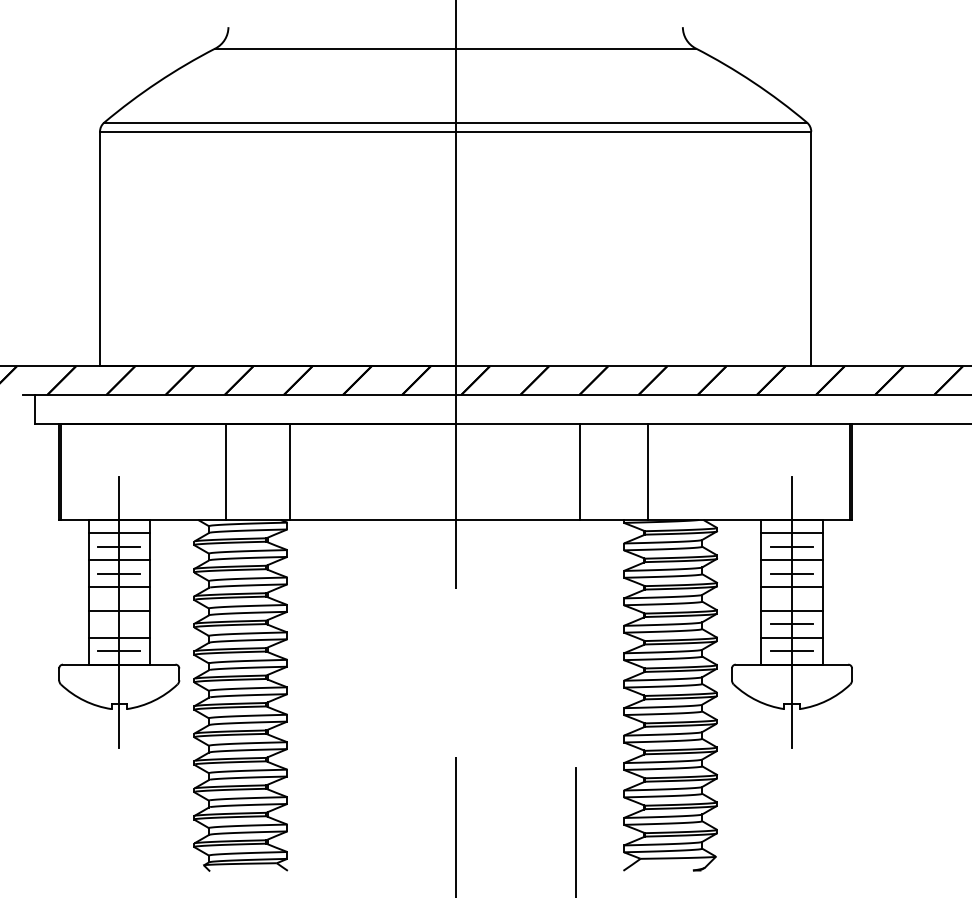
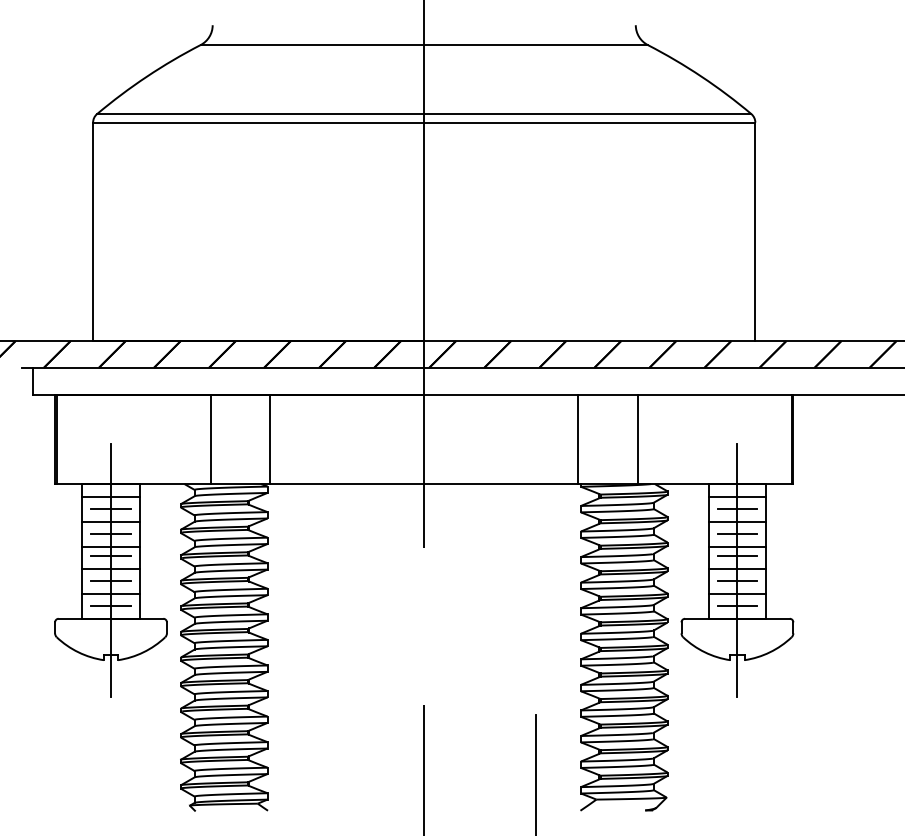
line: (579, 471) -> (577, 438), moved
line: (648, 471) -> (638, 438), moved
line: (119, 597) -> (111, 556), added
line: (791, 597) -> (736, 556), added
line: (119, 624) -> (111, 581), added

